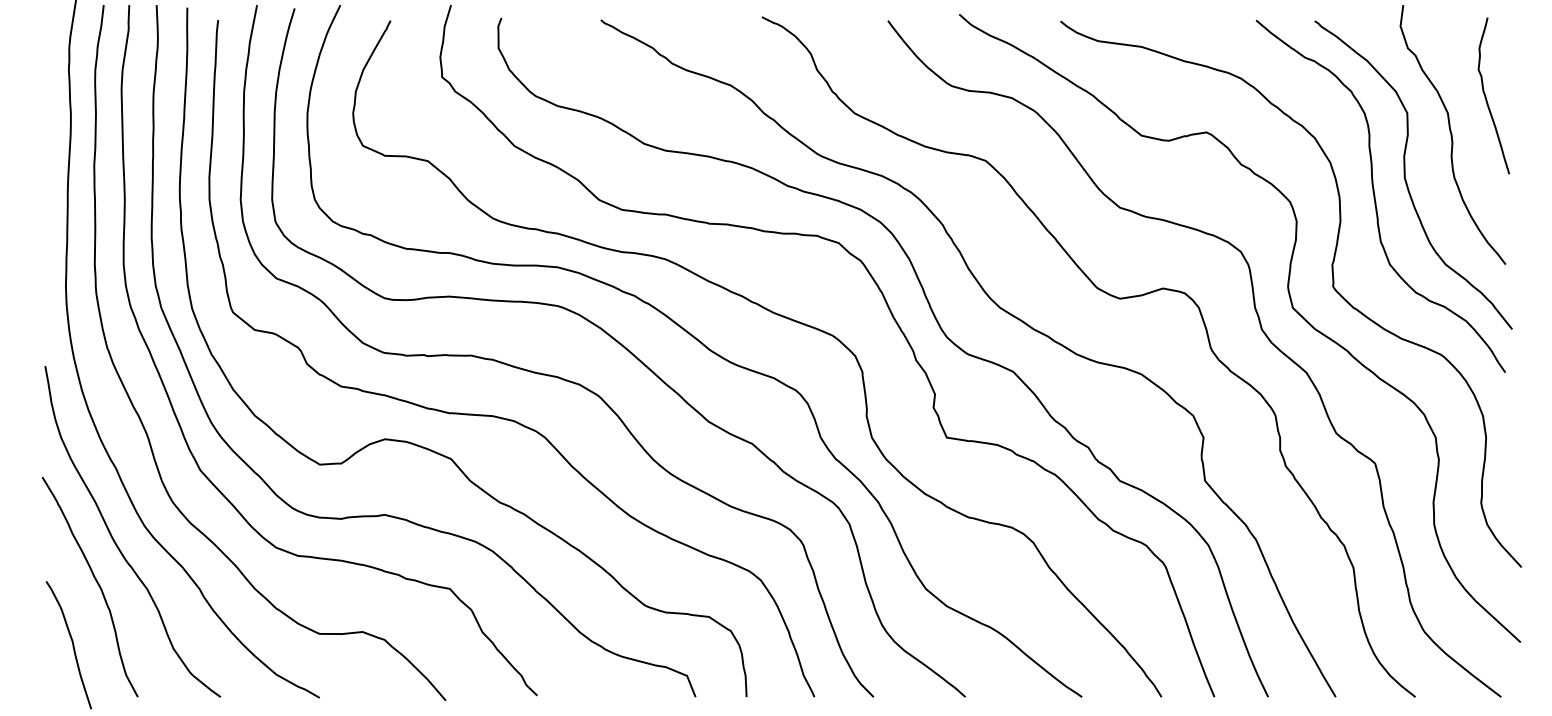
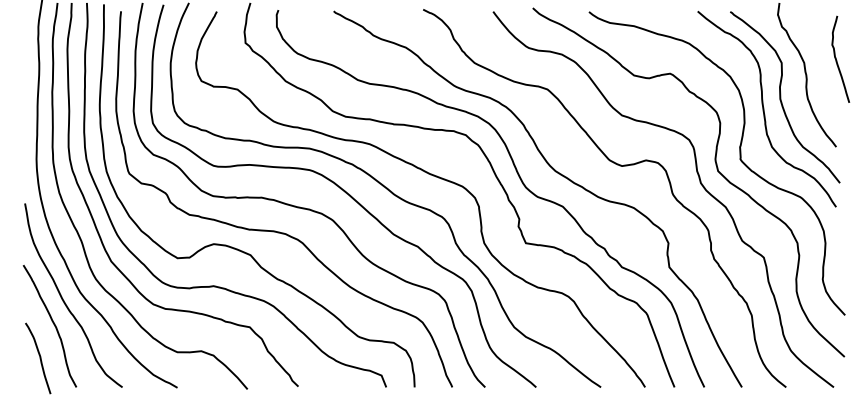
curve: (1487, 97) -> (837, 60), moved

